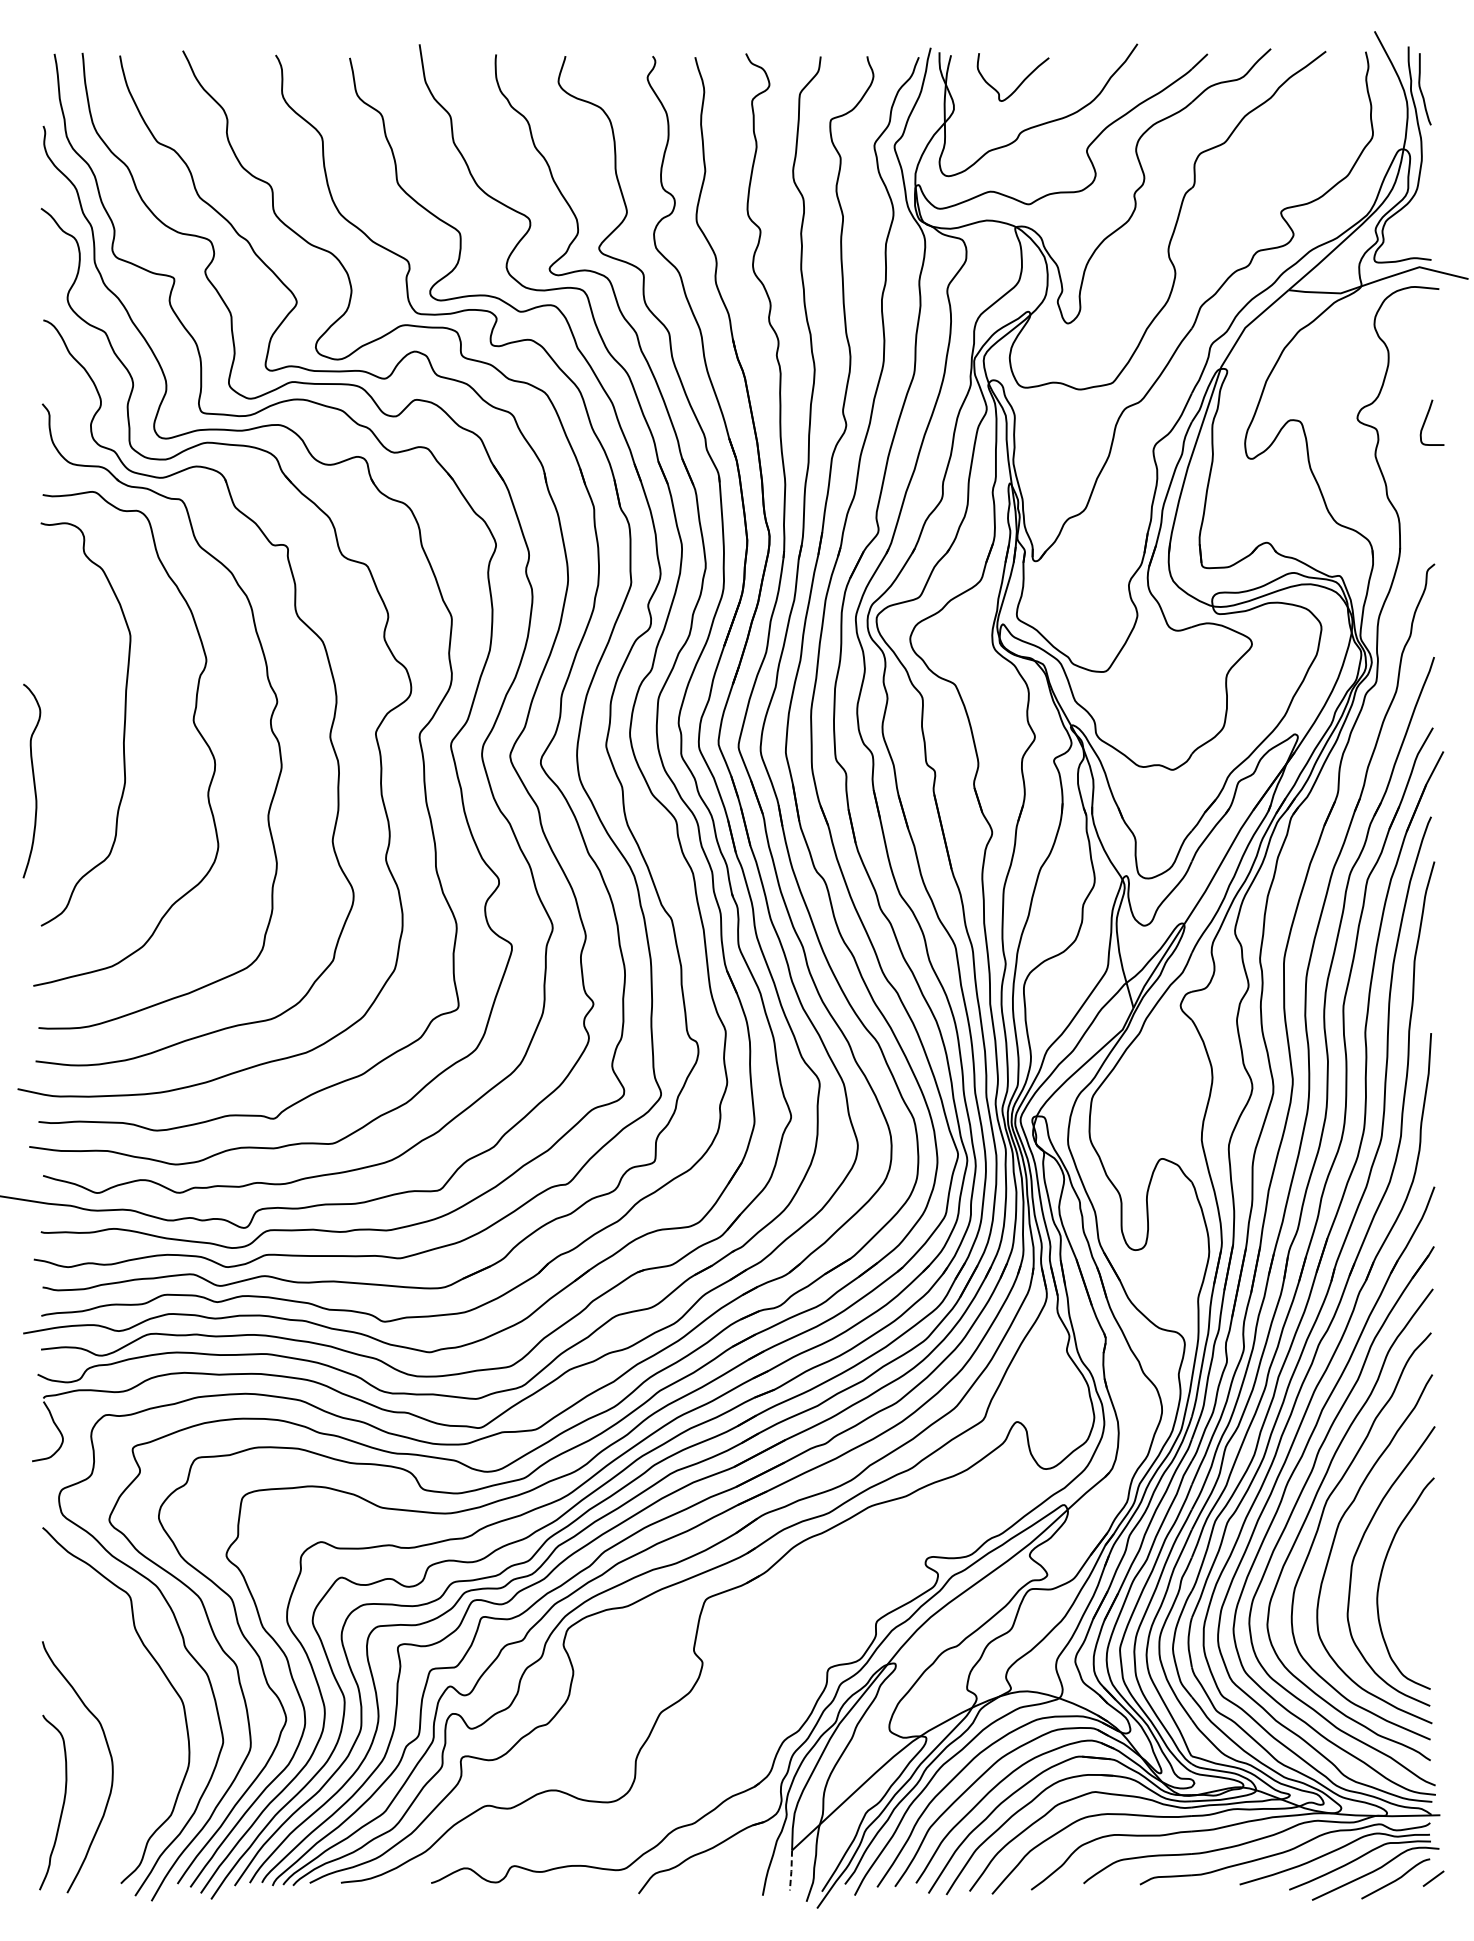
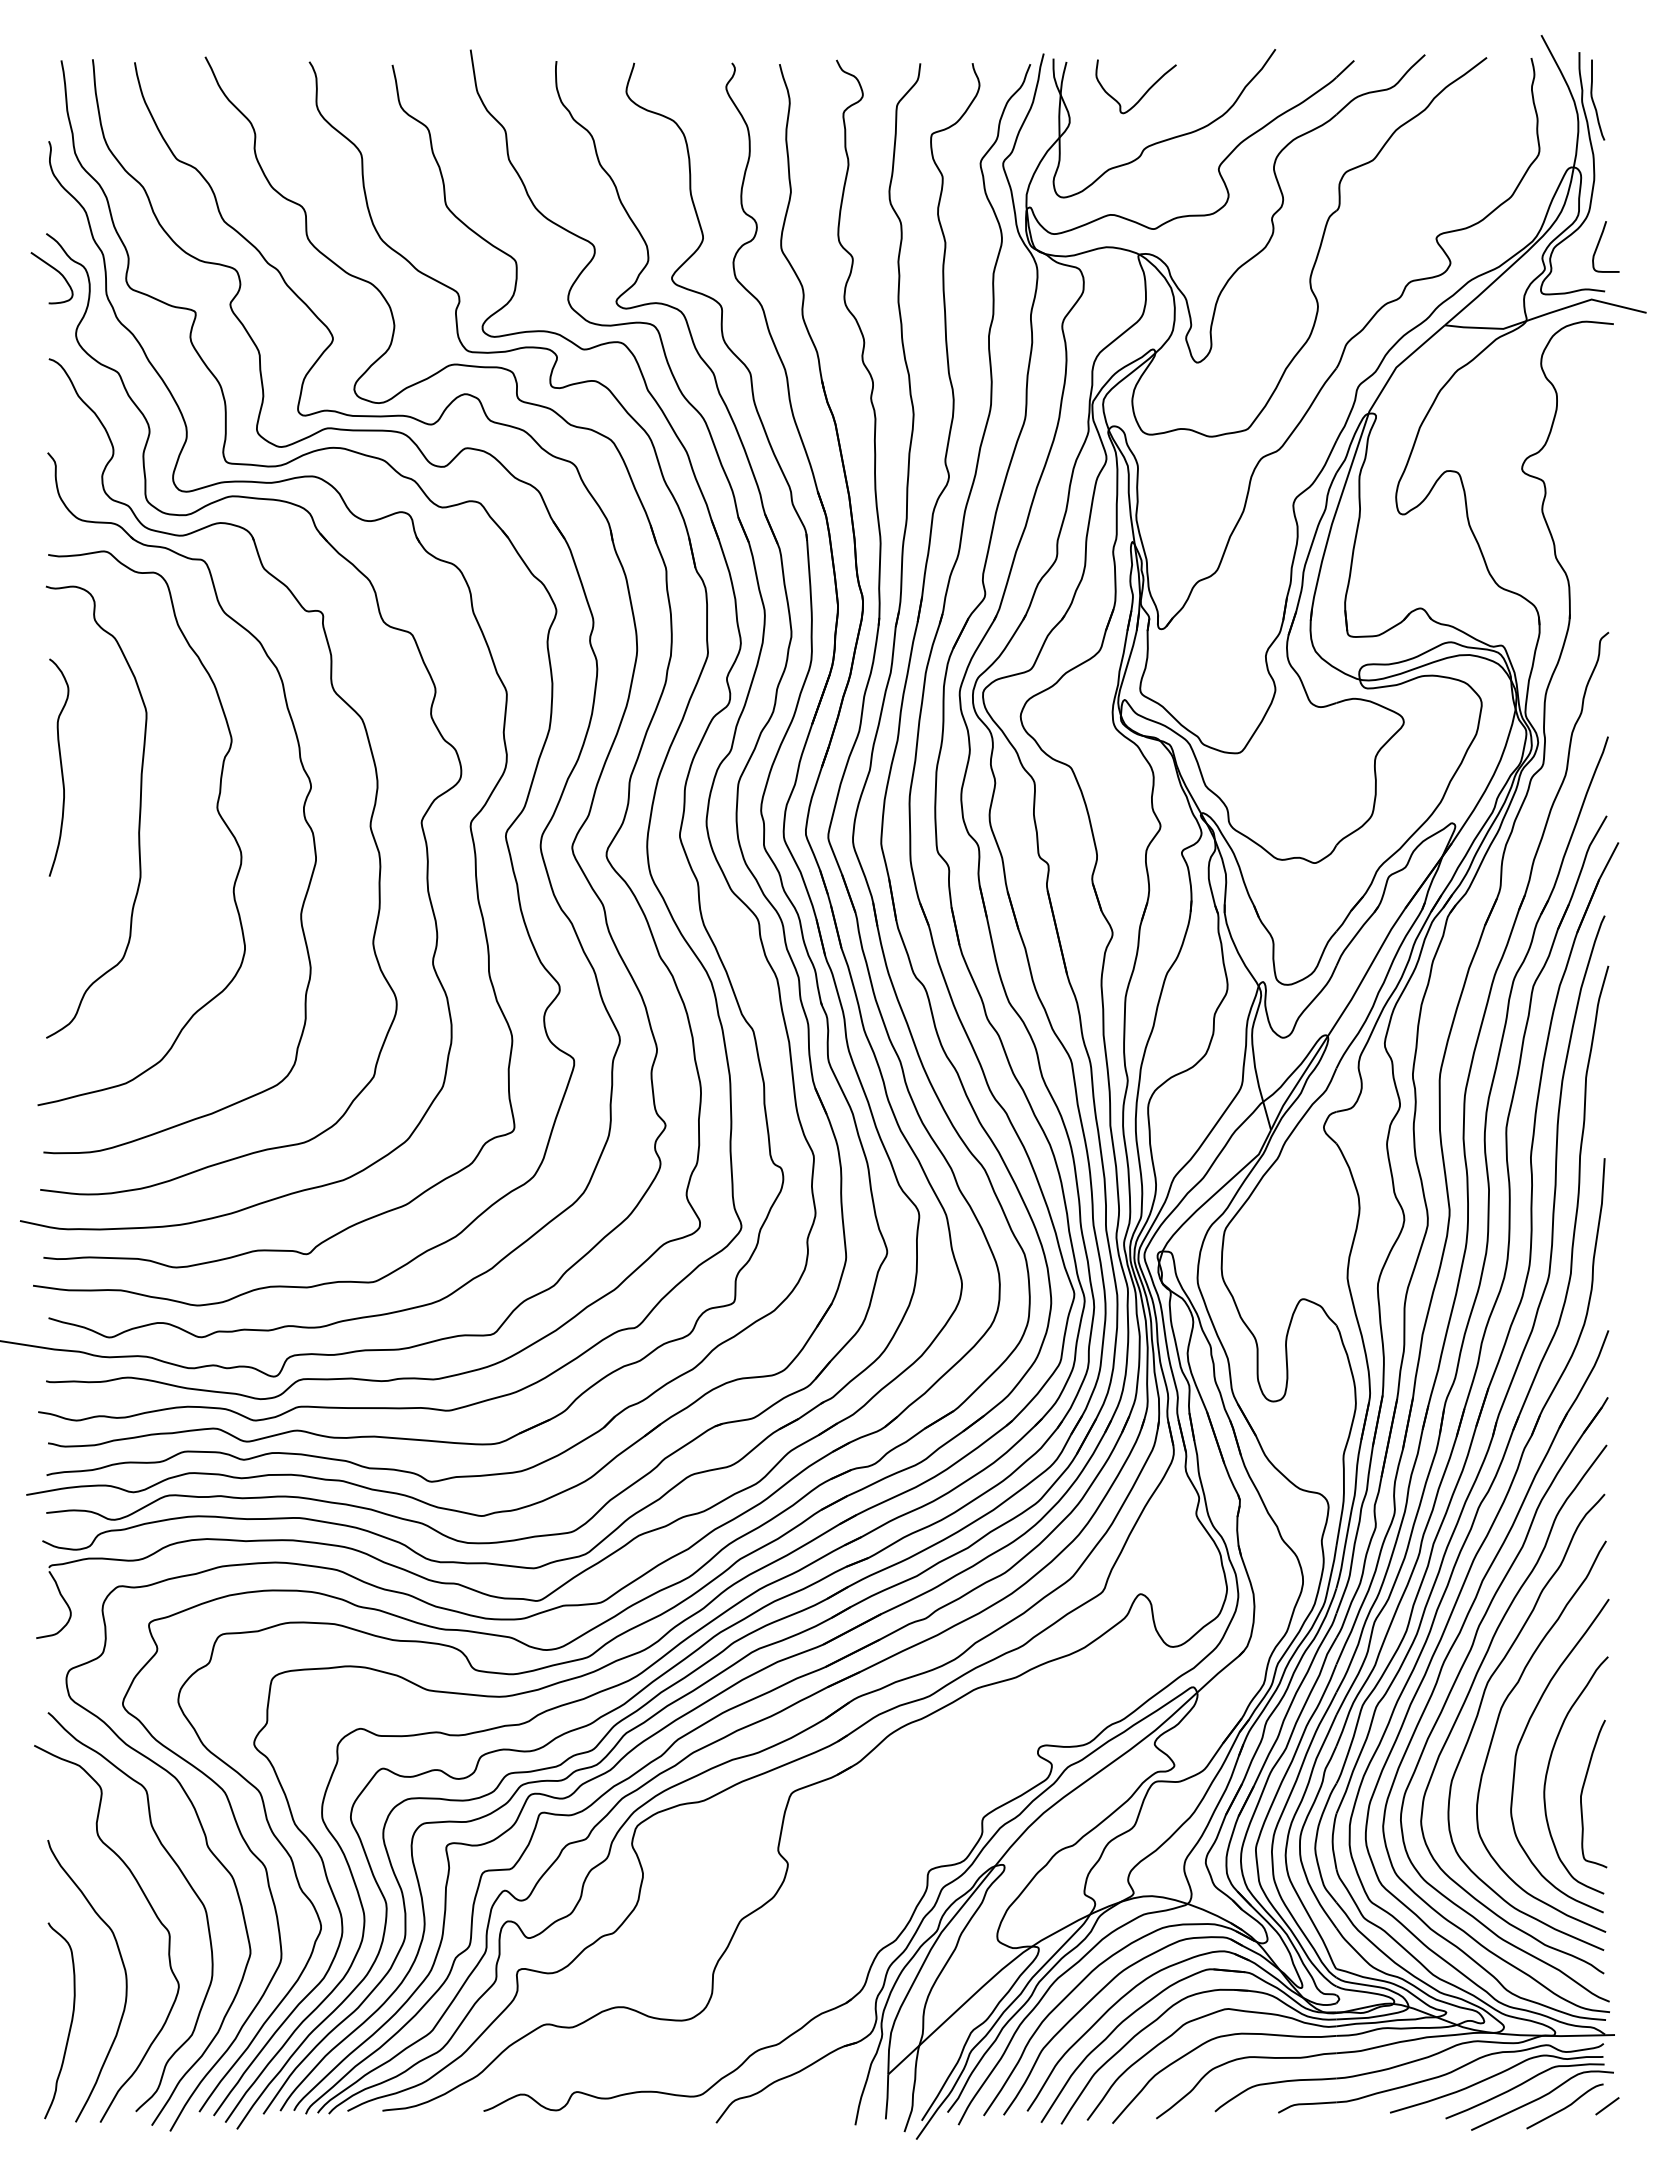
curve: (51, 243) -> (57, 272), added
curve: (1426, 419) -> (1599, 243), moved
curve: (33, 780) -> (60, 767), moved
curve: (1412, 1597) -> (1583, 1790), added
curve: (134, 1701) -> (150, 1907), added
line: (791, 1870) -> (887, 2097), dashed -> solid

